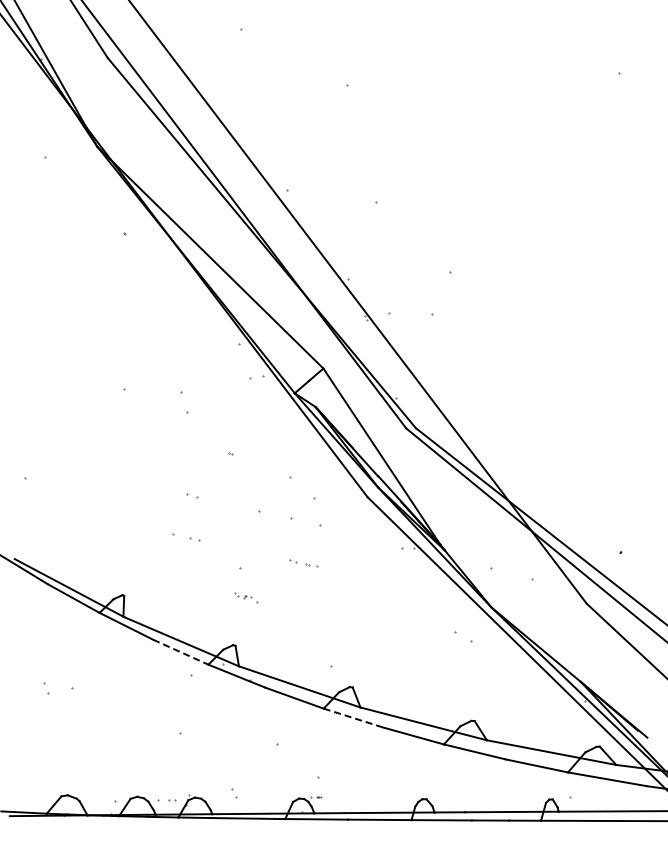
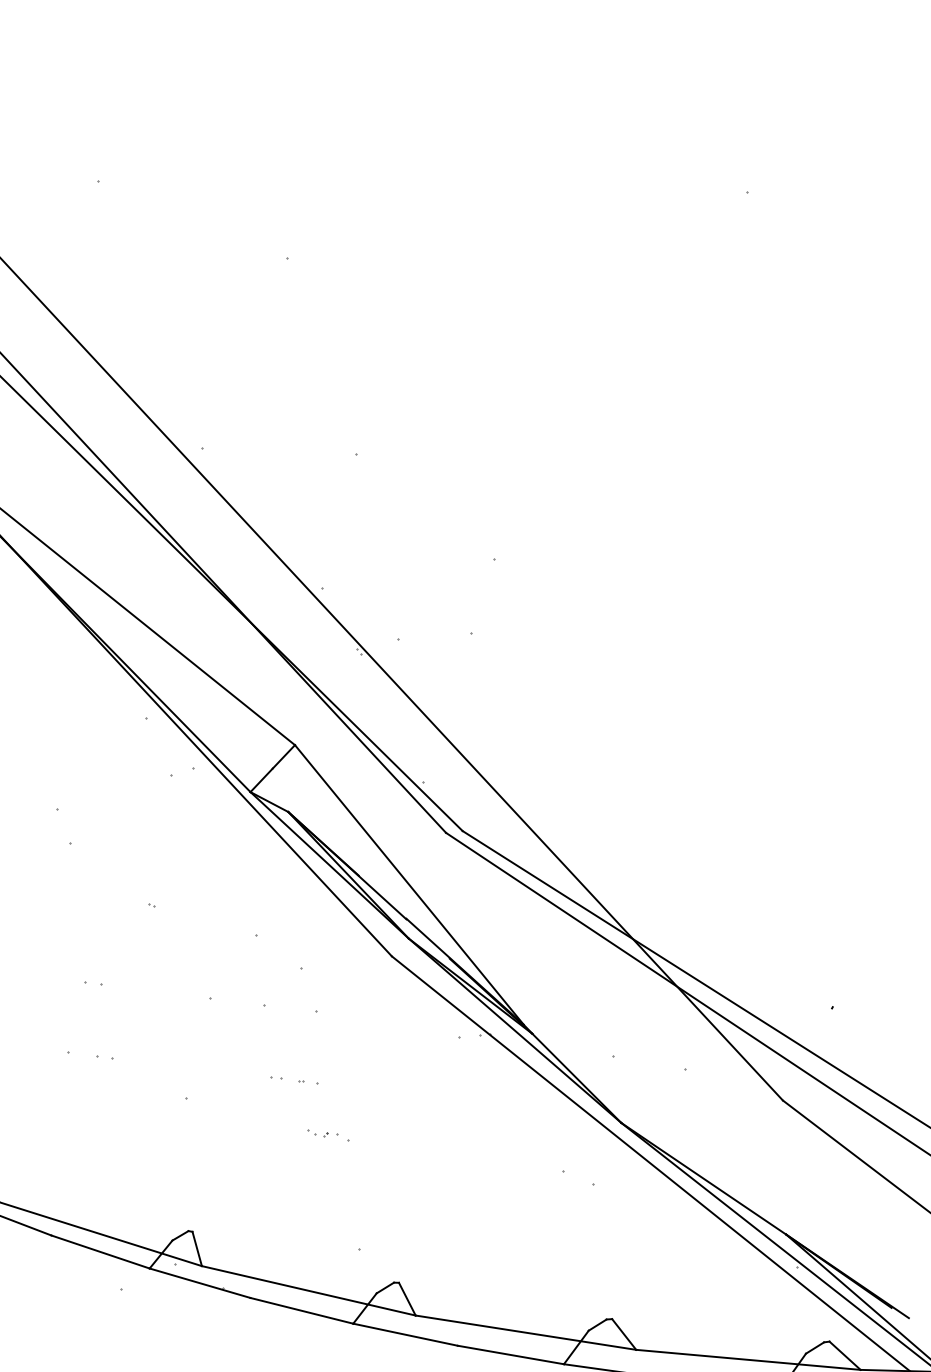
part: (246, 597) -> (328, 1135), moved
line: (181, 652) -> (101, 1252), dashed -> solid
line: (353, 718) -> (405, 1335), dashed -> solid

